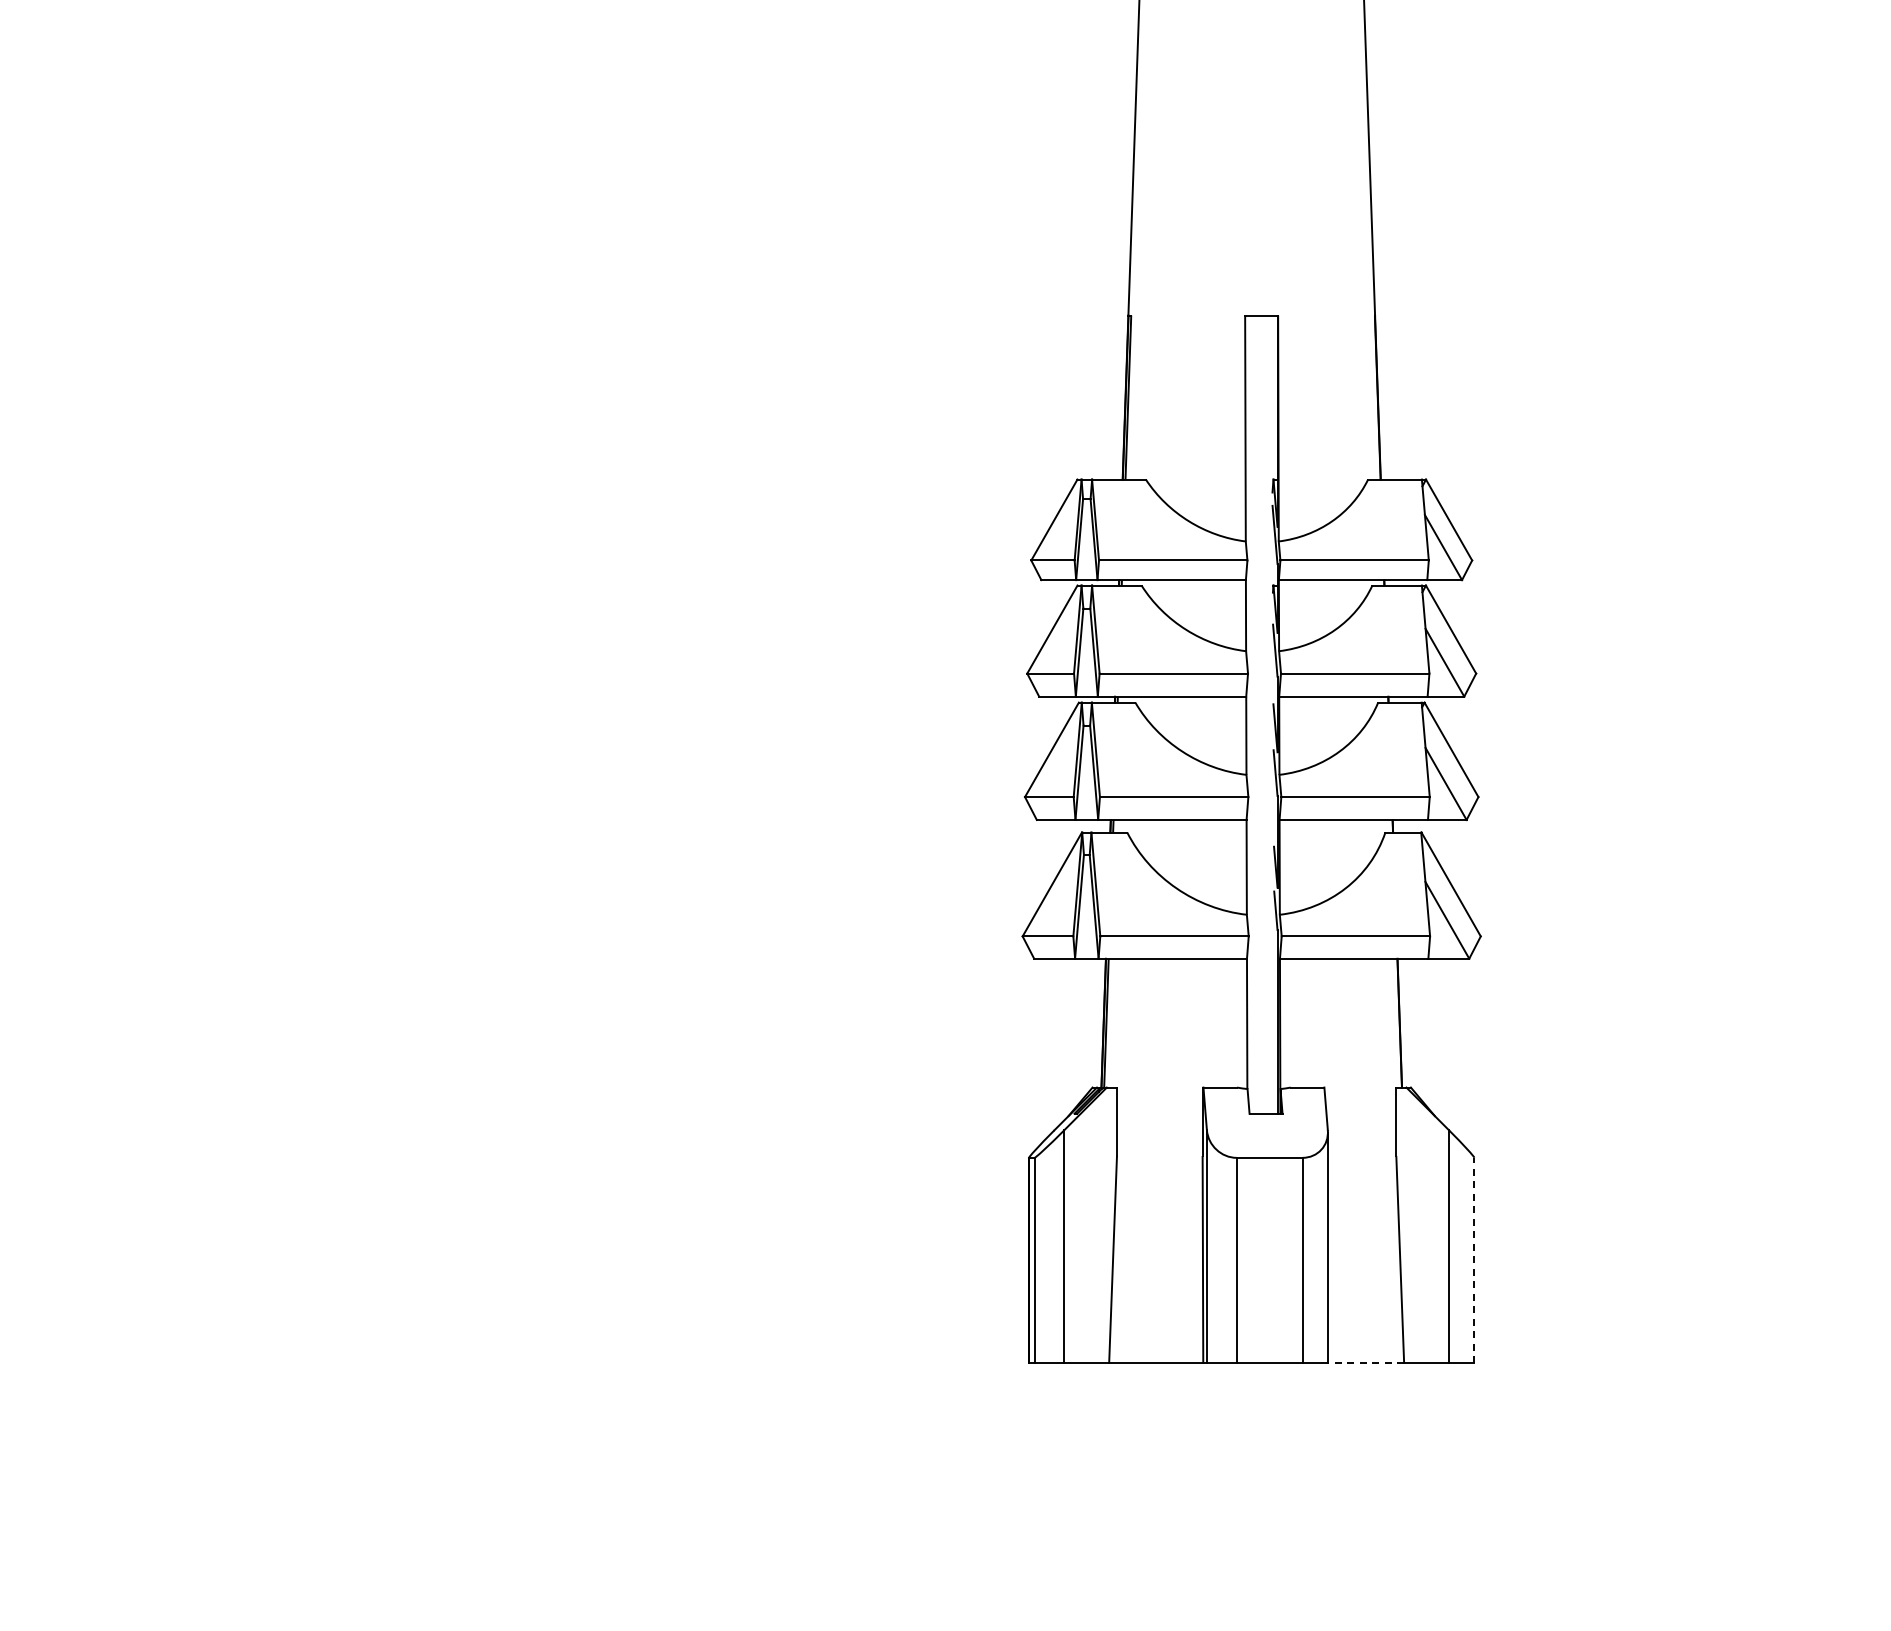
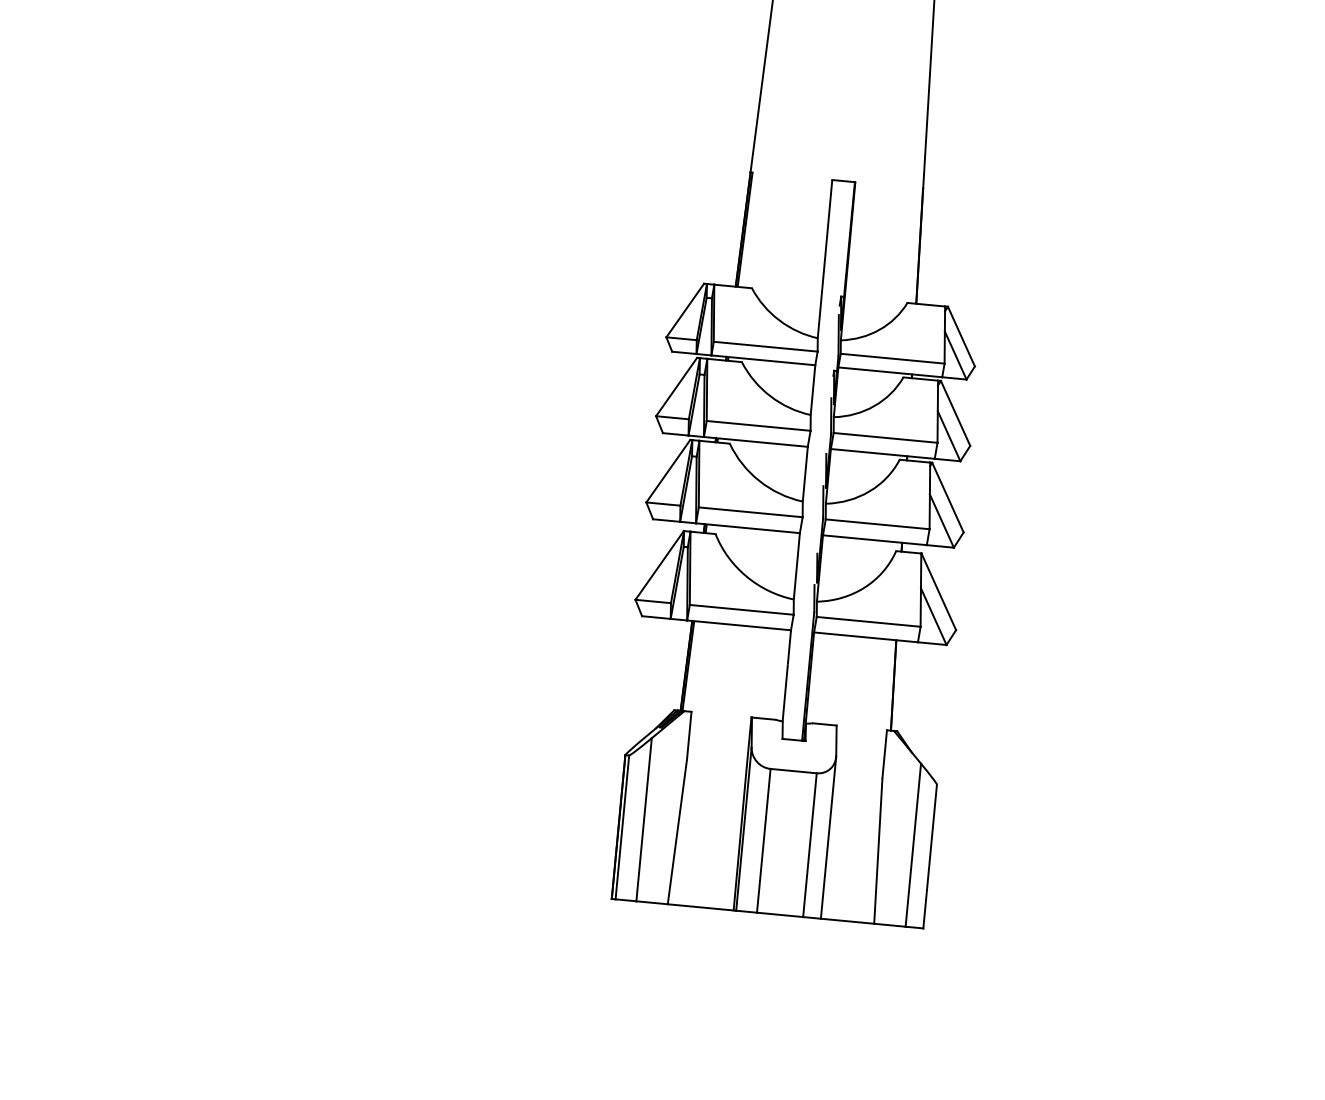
line: (1474, 1260) -> (930, 856), dashed -> solid
line: (1365, 1363) -> (847, 921), dashed -> solid

